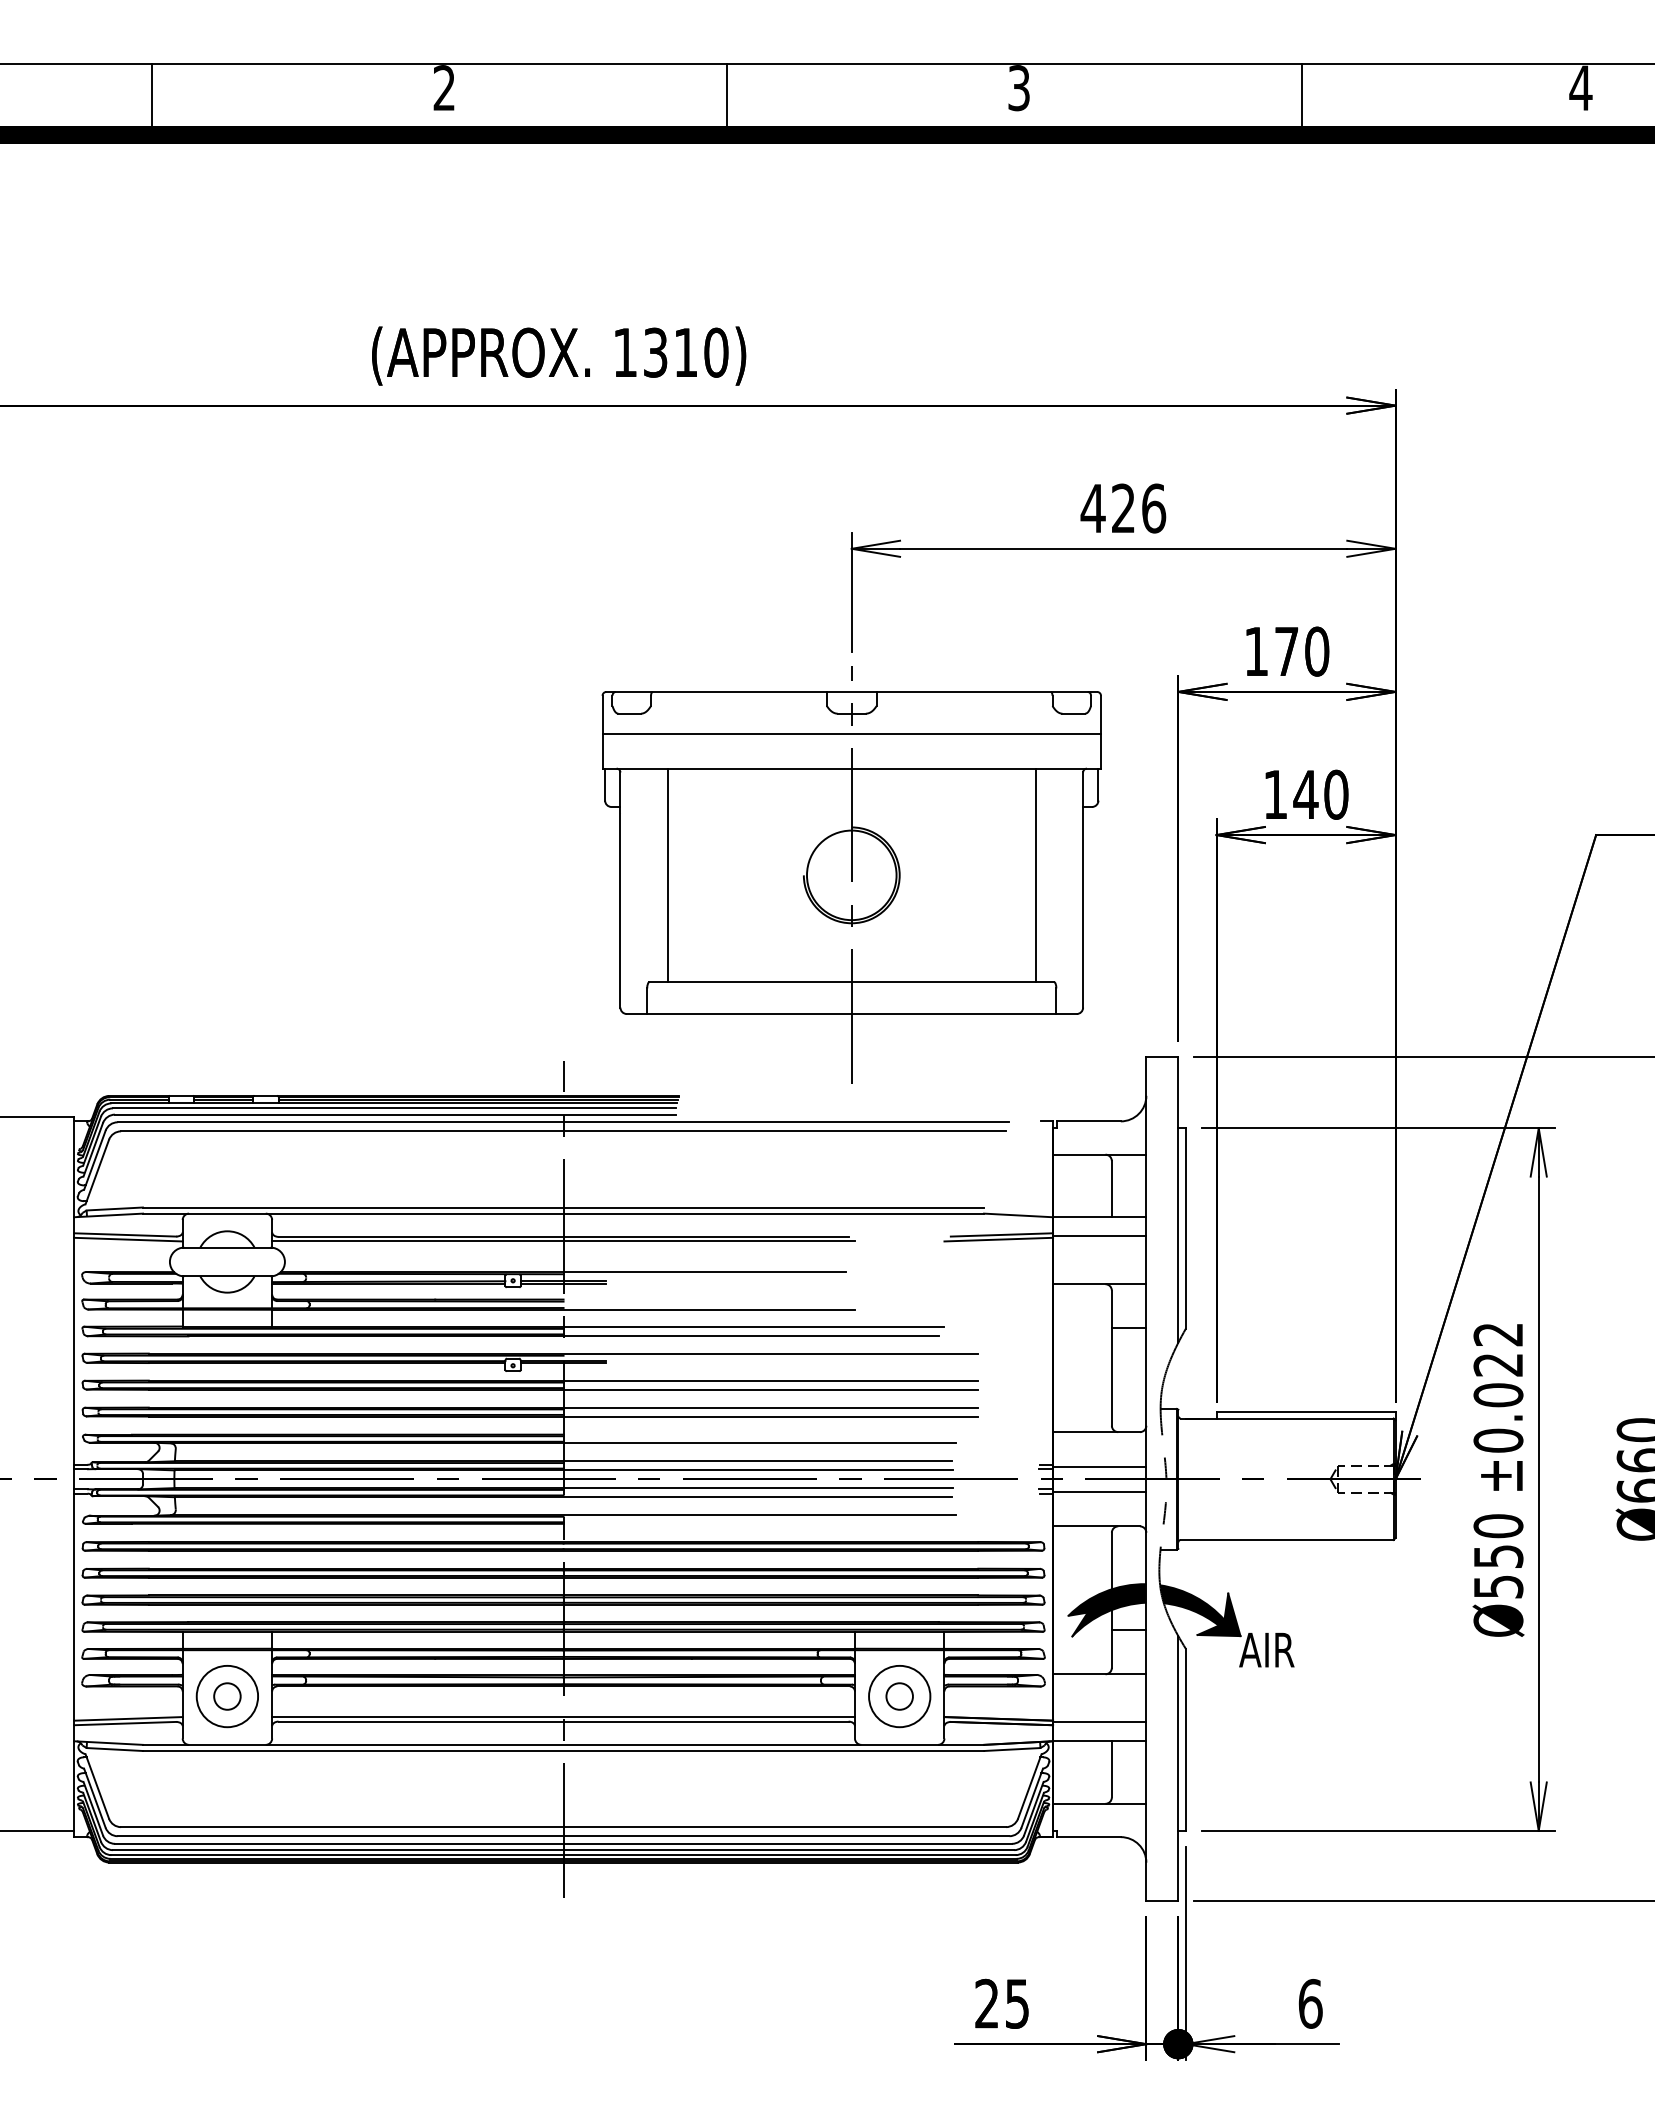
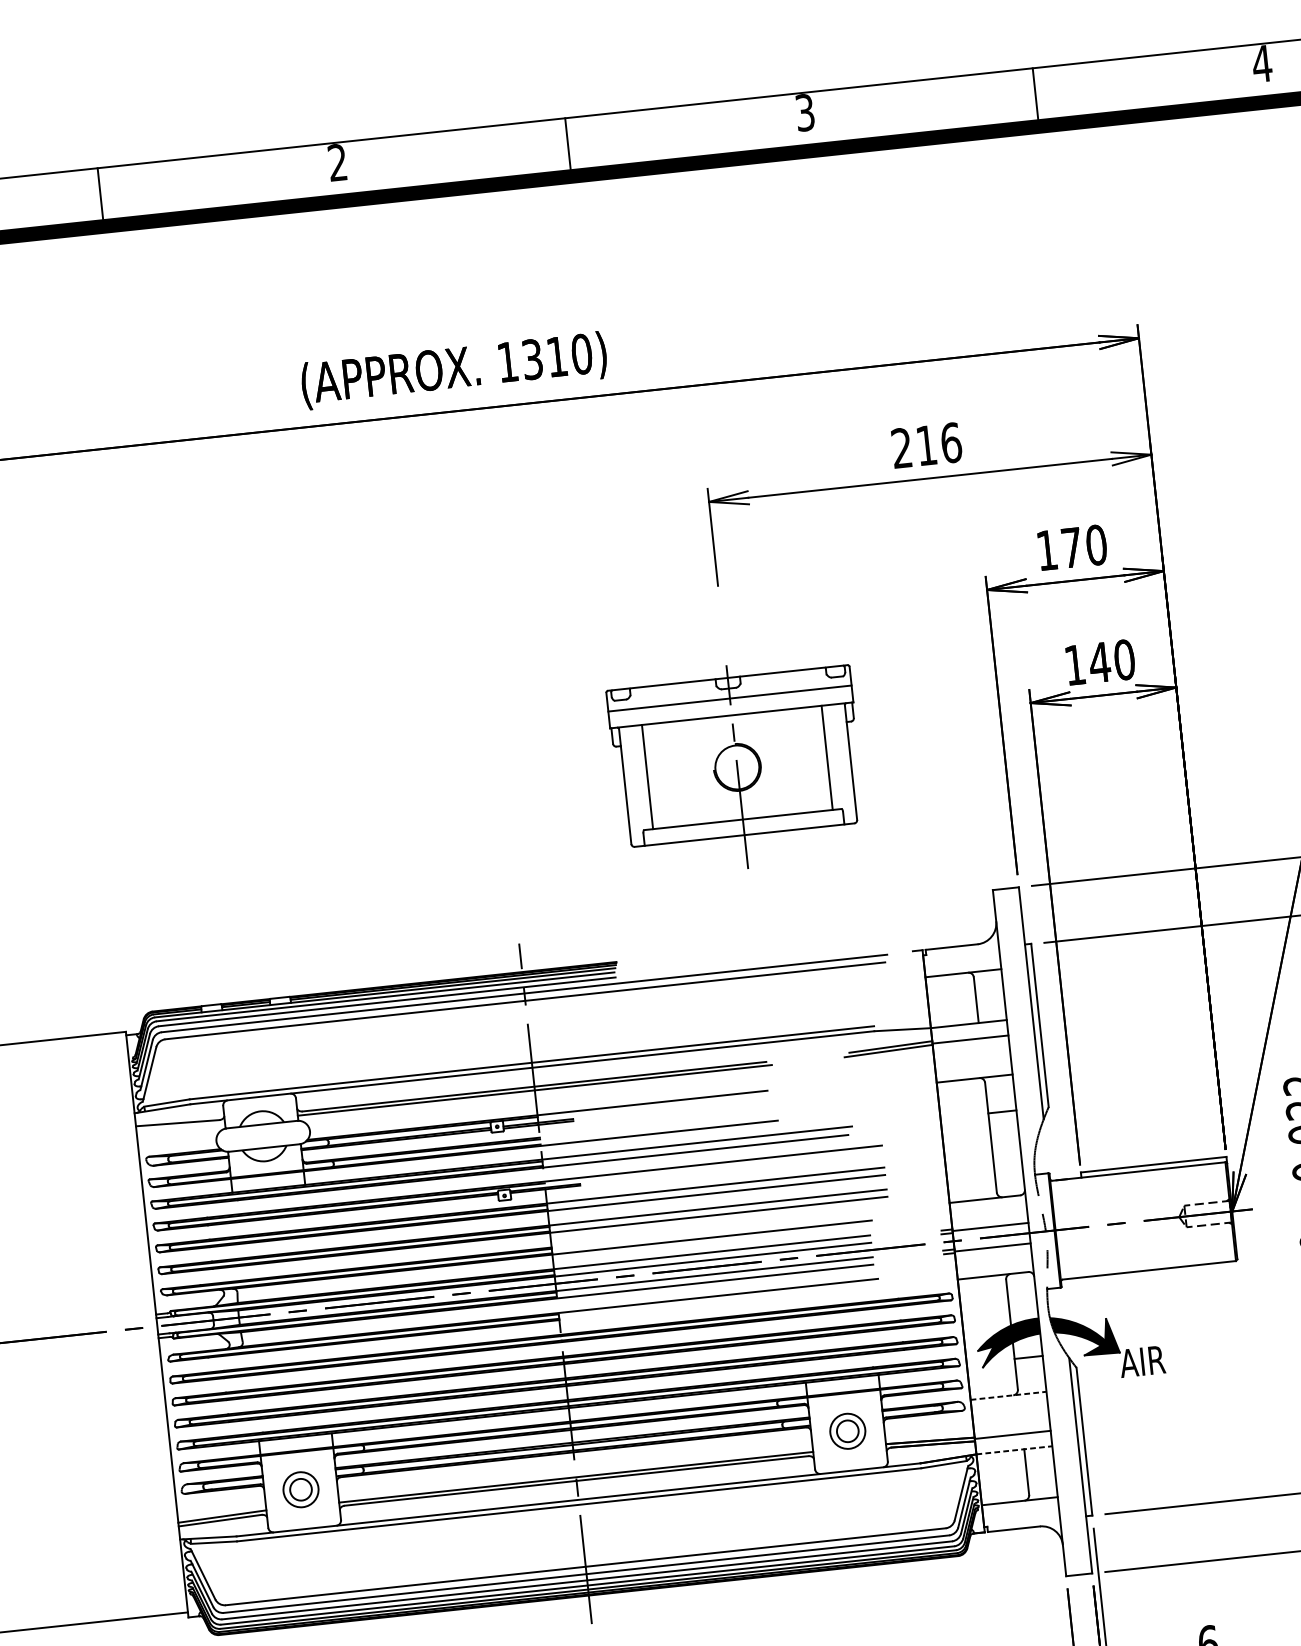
text: (1107, 507) -> (913, 446), 426 -> 216
part: (851, 874) -> (737, 766), size x0.6
line: (128, 1239) -> (180, 1126), removed
line: (1099, 1674) -> (1008, 1396), solid -> dashed
circle: (227, 1696) -> (301, 1489), size x0.7
circle: (899, 1696) -> (847, 1431), size x0.7
line: (1099, 1741) -> (1014, 1450), solid -> dashed

